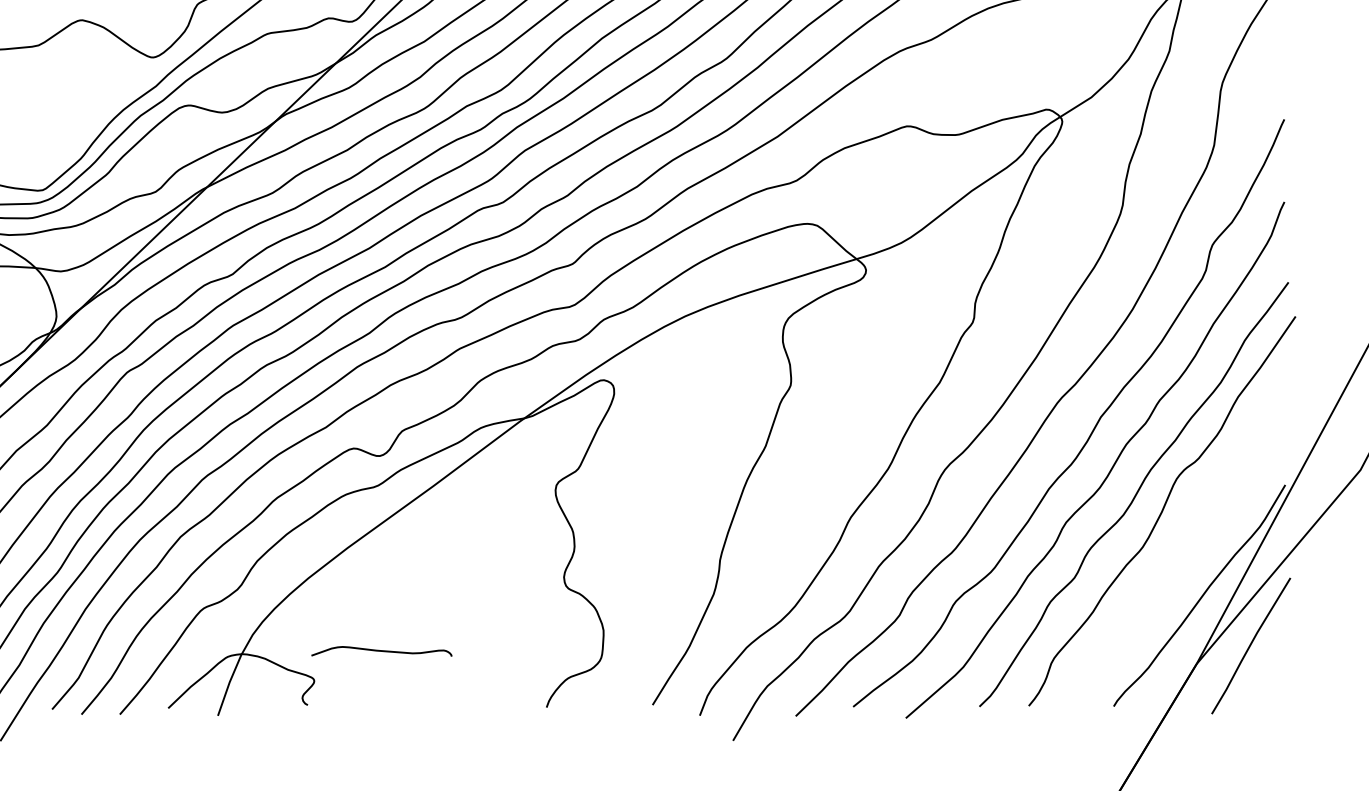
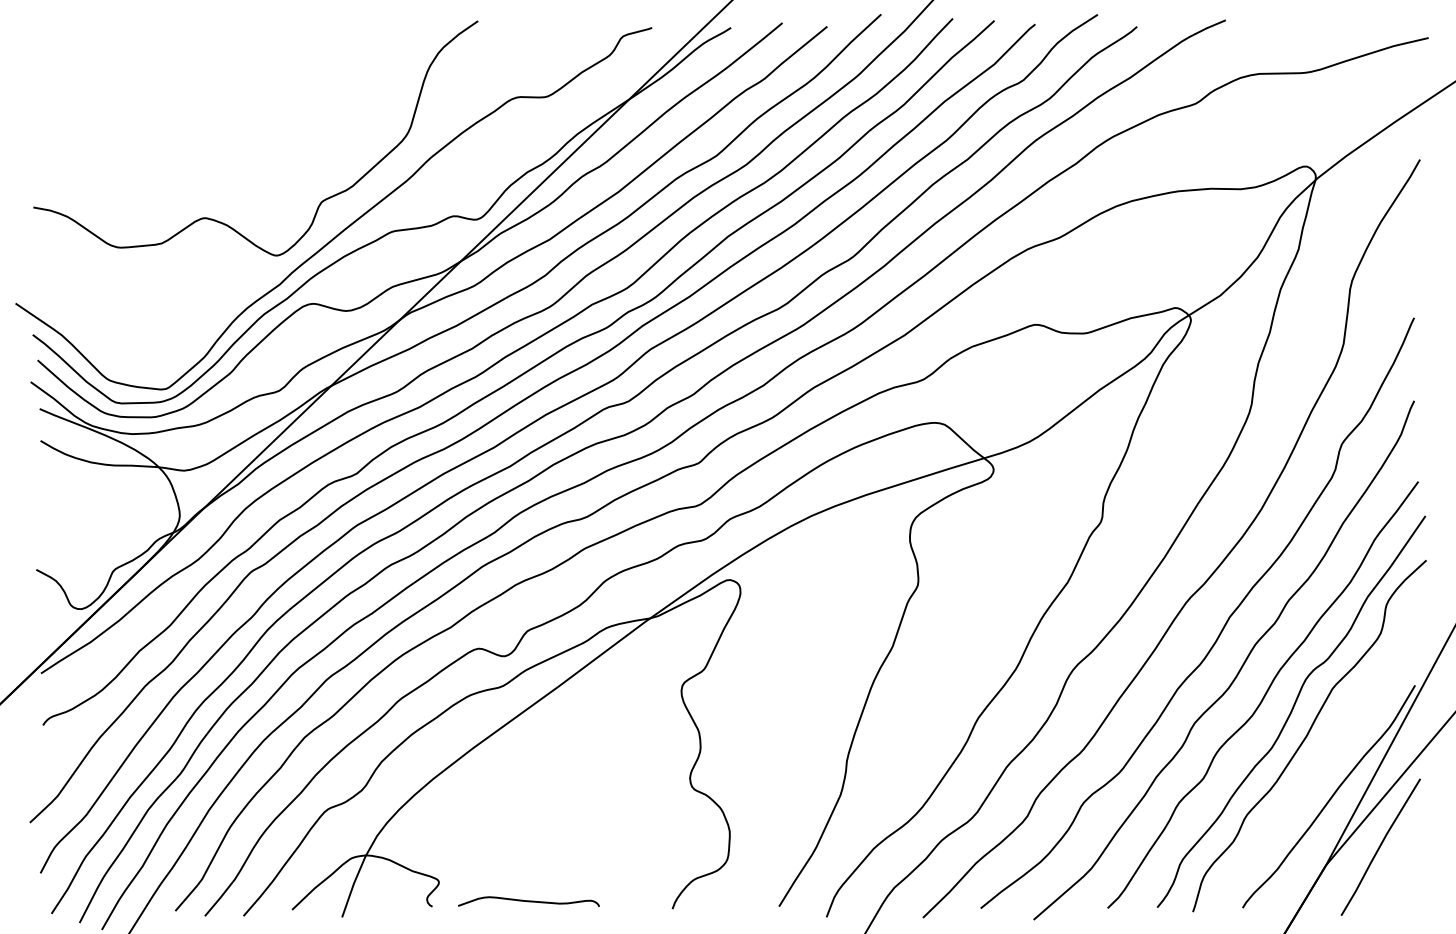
curve: (1179, 534) -> (1308, 735), added
curve: (381, 651) -> (528, 901), moved

